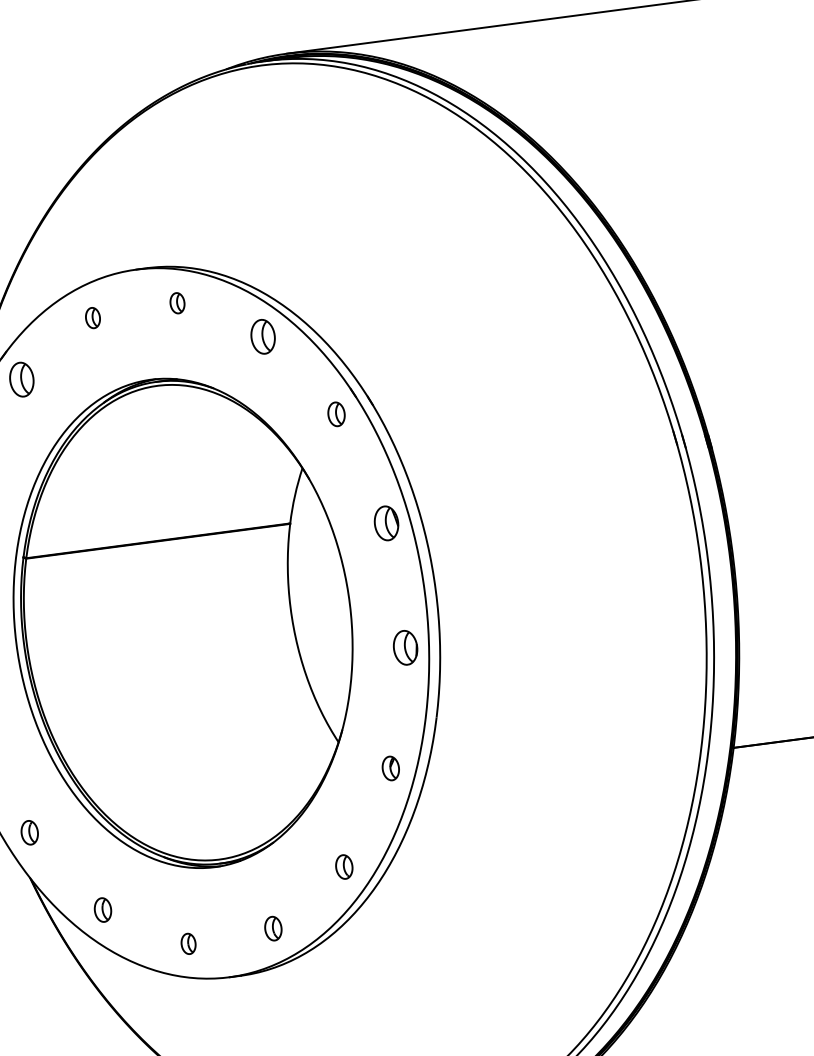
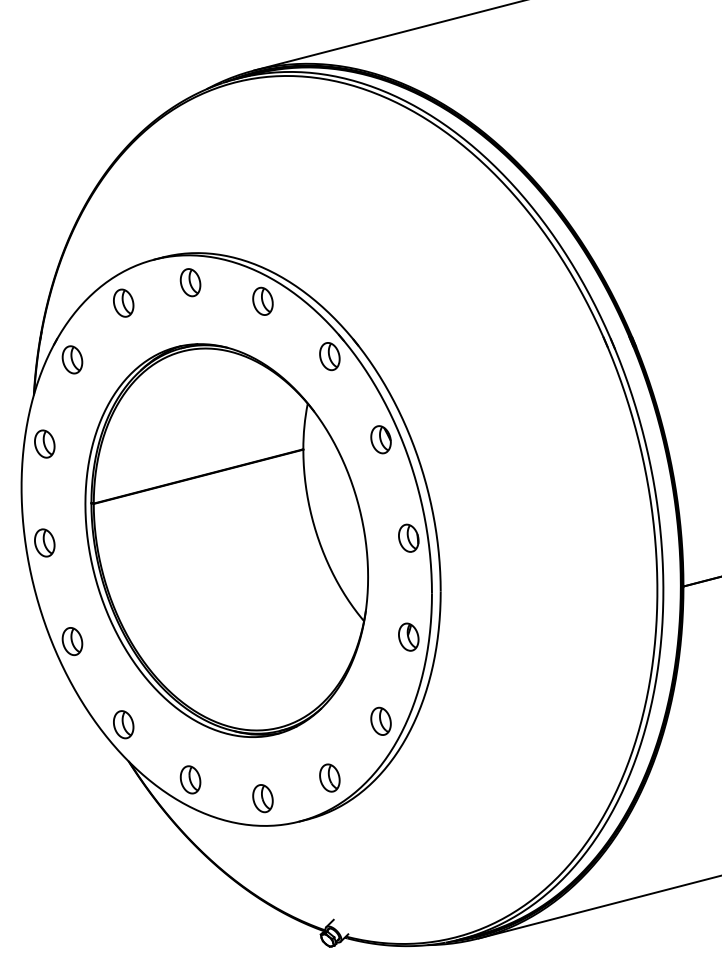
part: (177, 302) -> (190, 282), size x1.67
part: (92, 317) -> (123, 302), size x1.67
part: (336, 414) -> (329, 356), size x1.43
part: (390, 767) -> (408, 636), size x1.43
part: (29, 832) -> (123, 724), size x1.43
part: (343, 866) -> (380, 720), size x1.43
part: (103, 909) -> (190, 779), size x1.43
part: (272, 927) -> (329, 777), size x1.43
part: (188, 943) -> (262, 798), size x1.67

